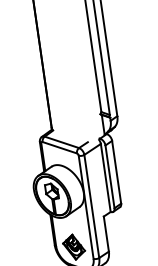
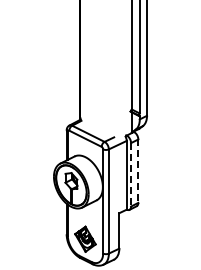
line: (116, 172) -> (138, 171), solid -> dashed
line: (110, 176) -> (131, 174), solid -> dashed

